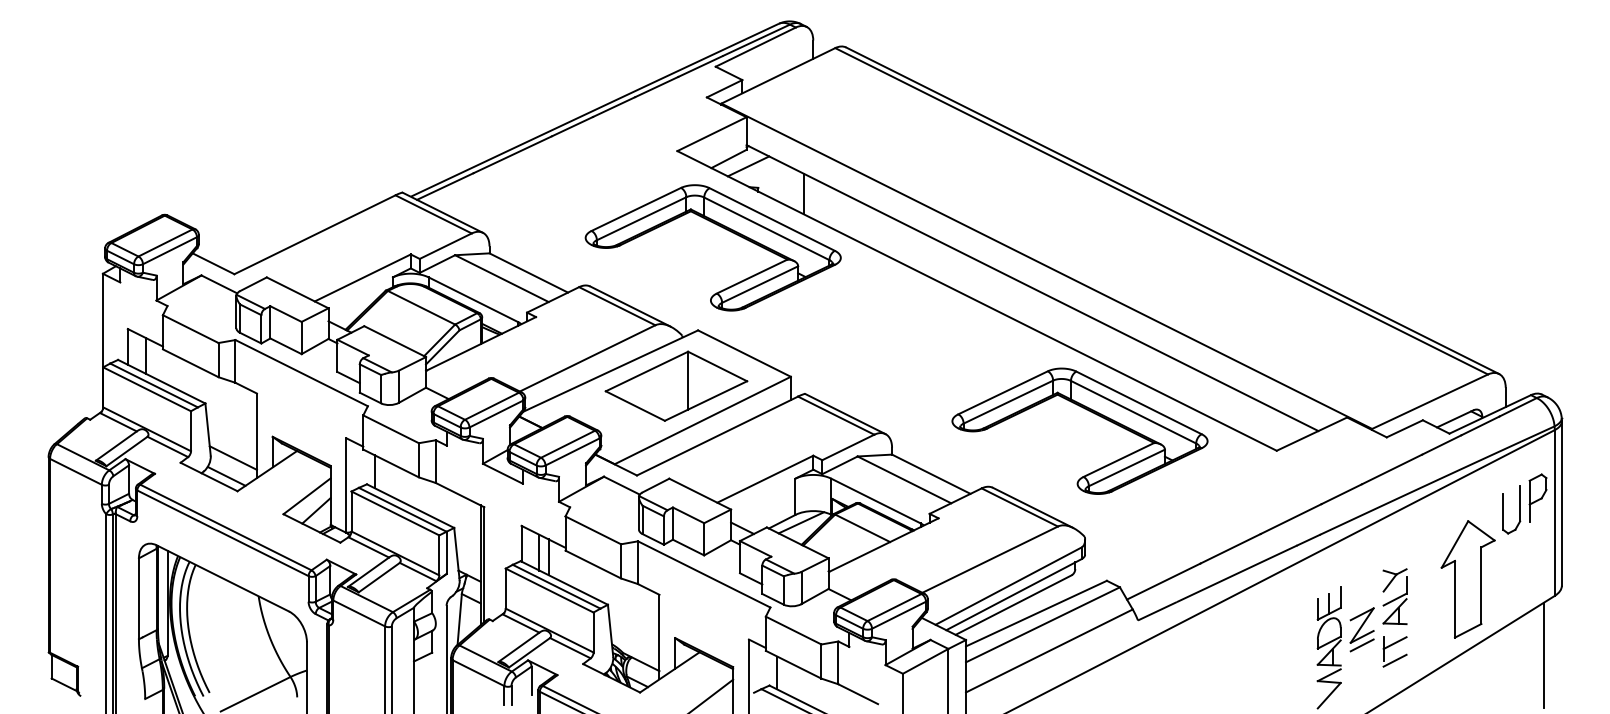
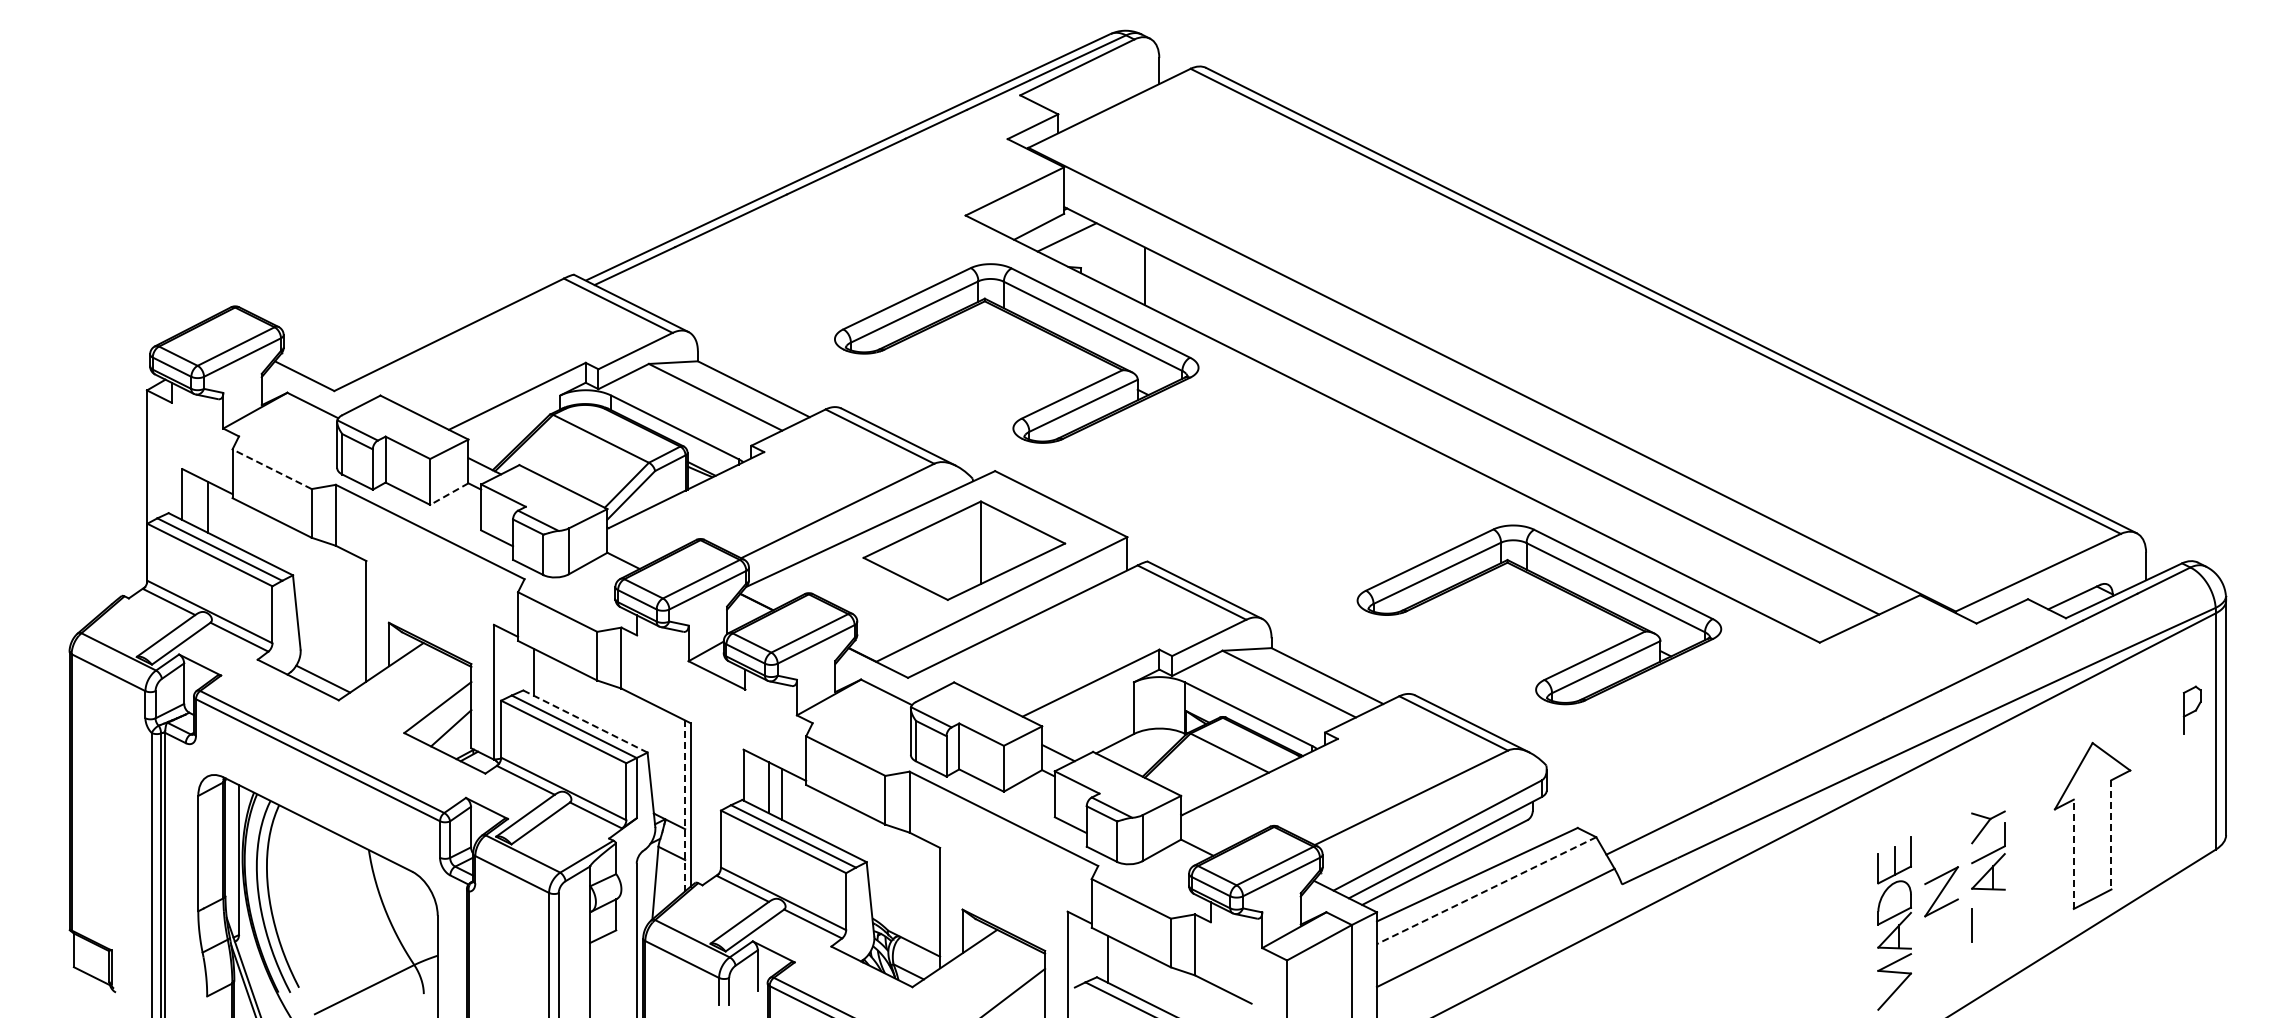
line: (190, 329) -> (271, 469), solid -> dashed
line: (315, 346) -> (449, 494), solid -> dashed
line: (233, 457) -> (332, 652), removed
part: (1538, 498) -> (2192, 710), size x0.7
line: (409, 506) -> (584, 721), solid -> dashed
part: (1503, 509) -> (2143, 726), removed
line: (800, 522) -> (1141, 745), removed
line: (480, 565) -> (685, 806), solid -> dashed
line: (1481, 585) -> (2111, 834), solid -> dashed
line: (1454, 599) -> (2073, 854), solid -> dashed
line: (1042, 624) -> (1486, 890), solid -> dashed
line: (1395, 642) -> (1988, 916), removed
line: (1362, 645) -> (1941, 919), removed
line: (1543, 654) -> (2200, 933), removed
line: (1395, 660) -> (1988, 941), removed

